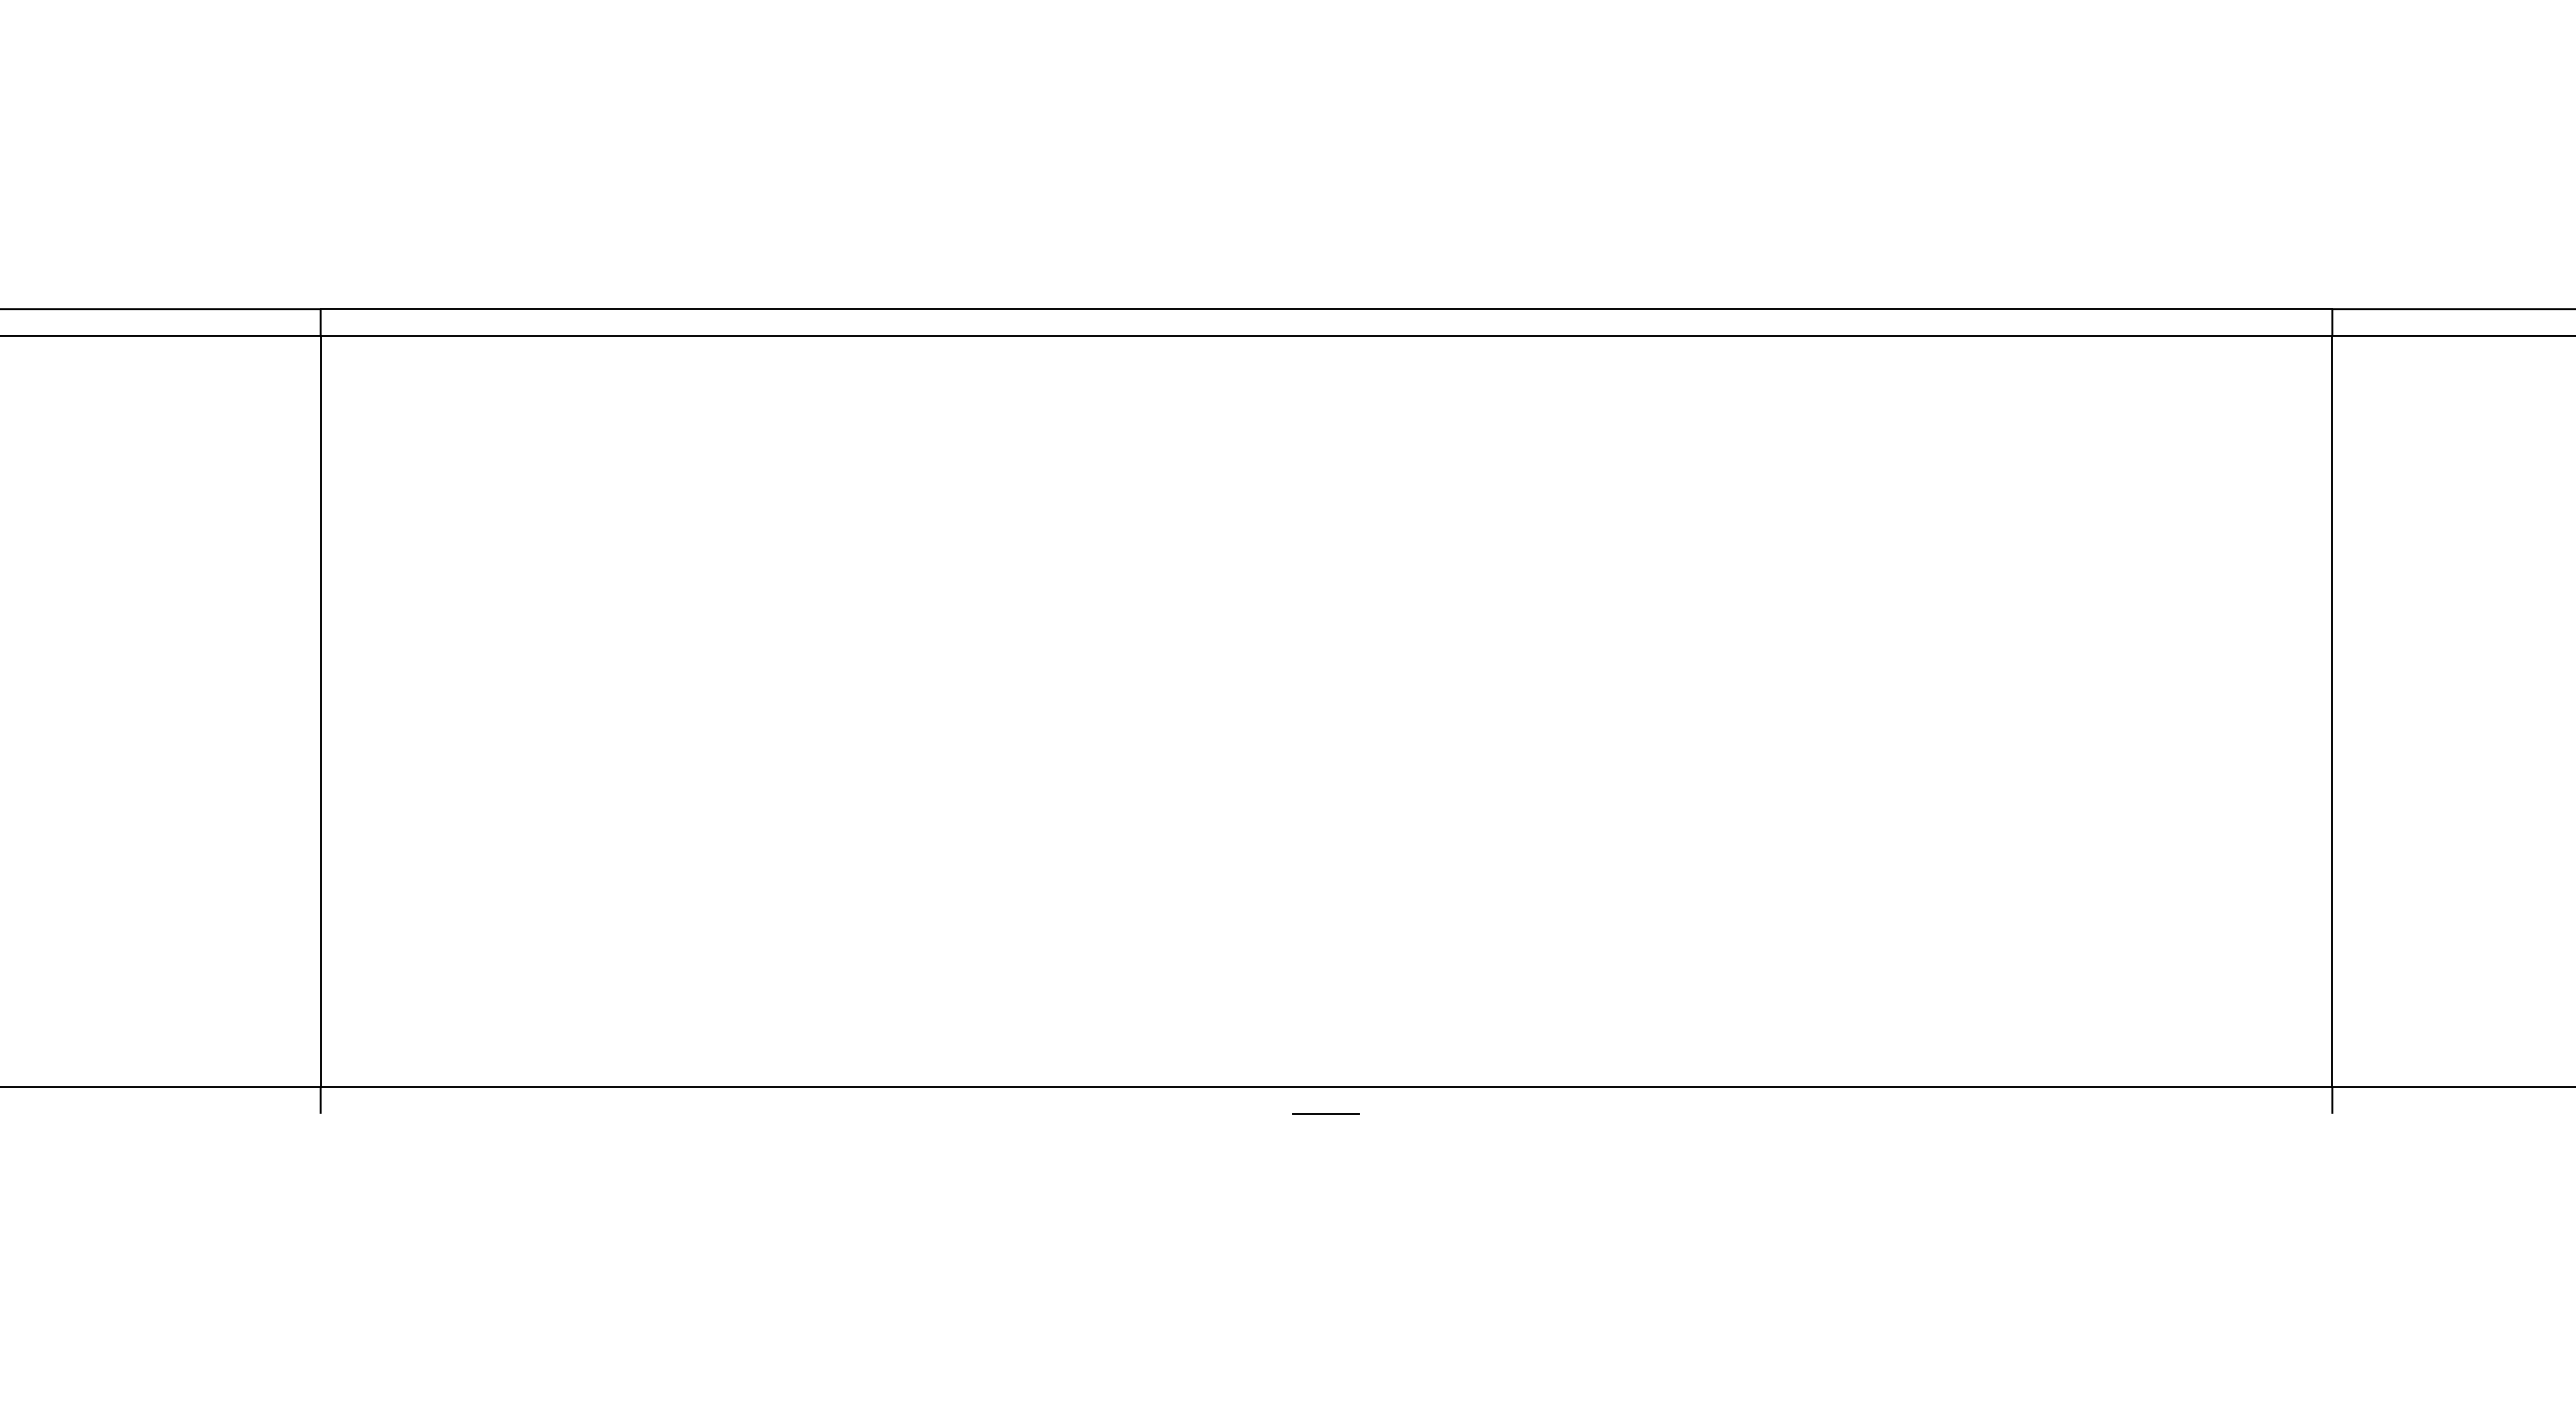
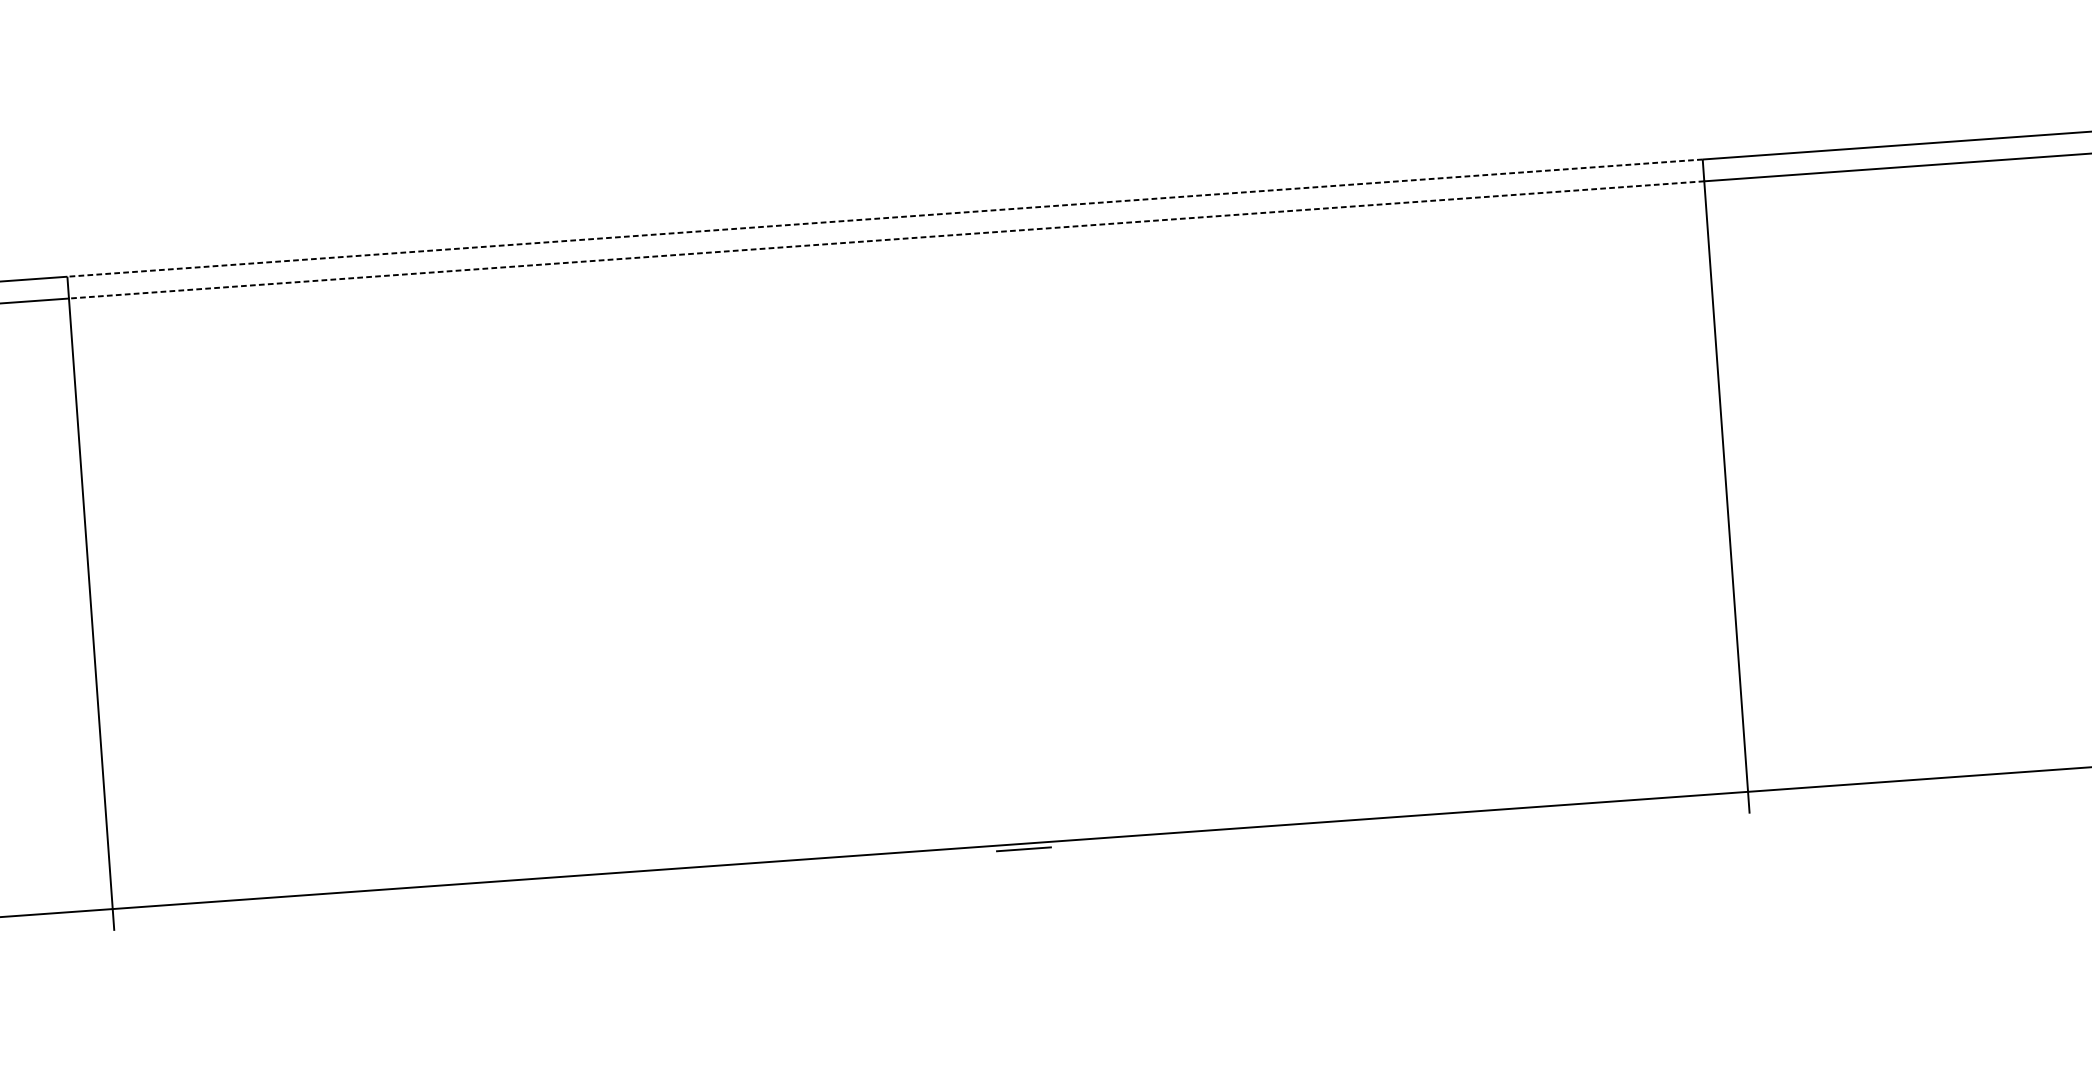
line: (1326, 309) -> (885, 218), solid -> dashed
line: (1326, 335) -> (886, 239), solid -> dashed
line: (1325, 1113) -> (1023, 849), moved

